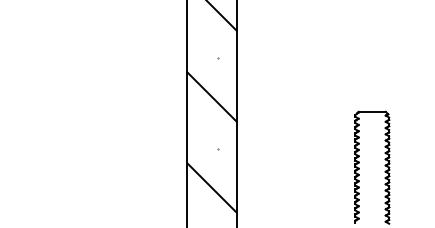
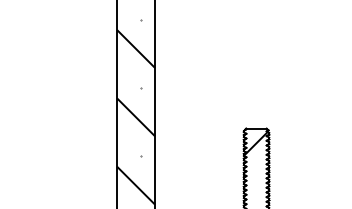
hatch: (370, 131) -> (255, 143), added

